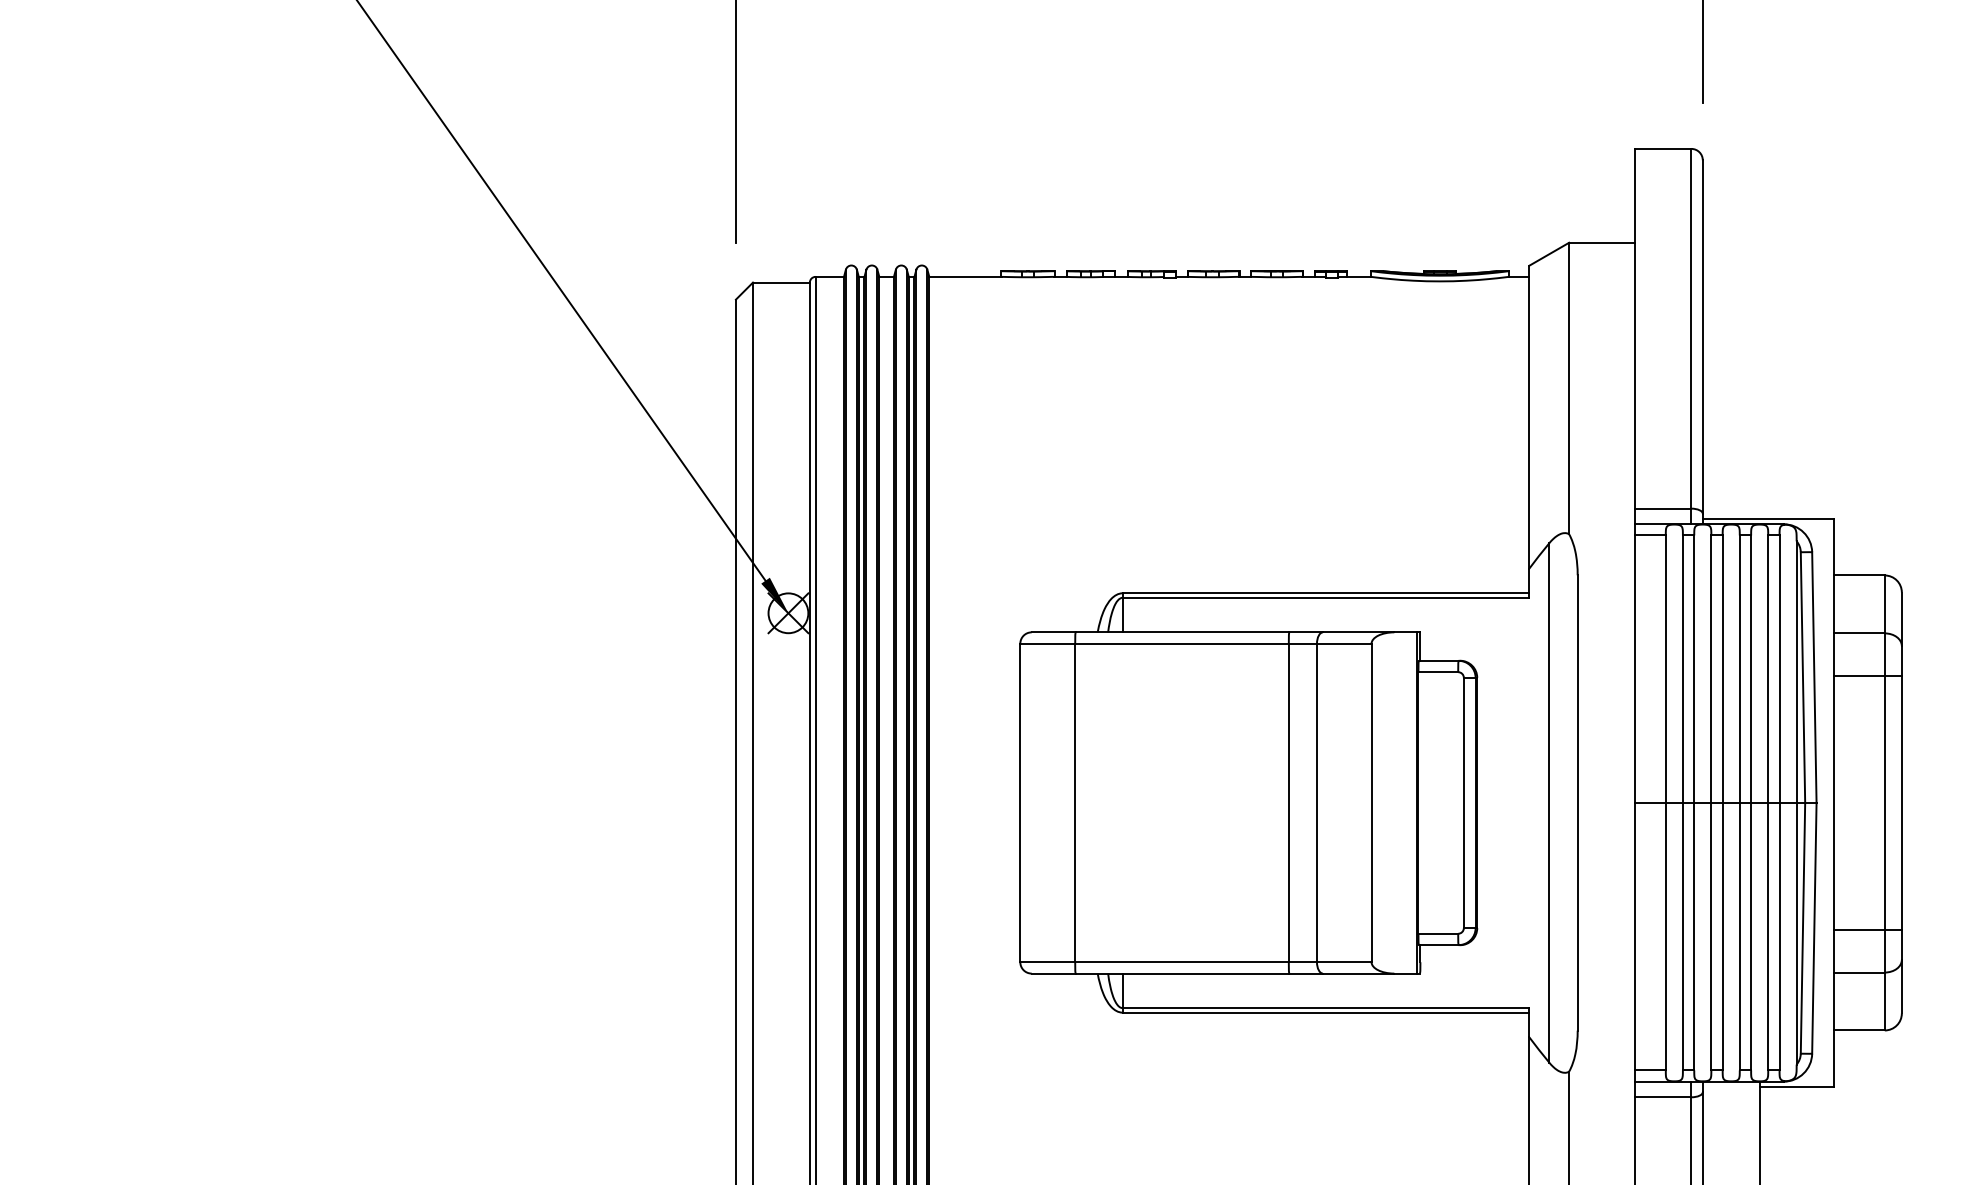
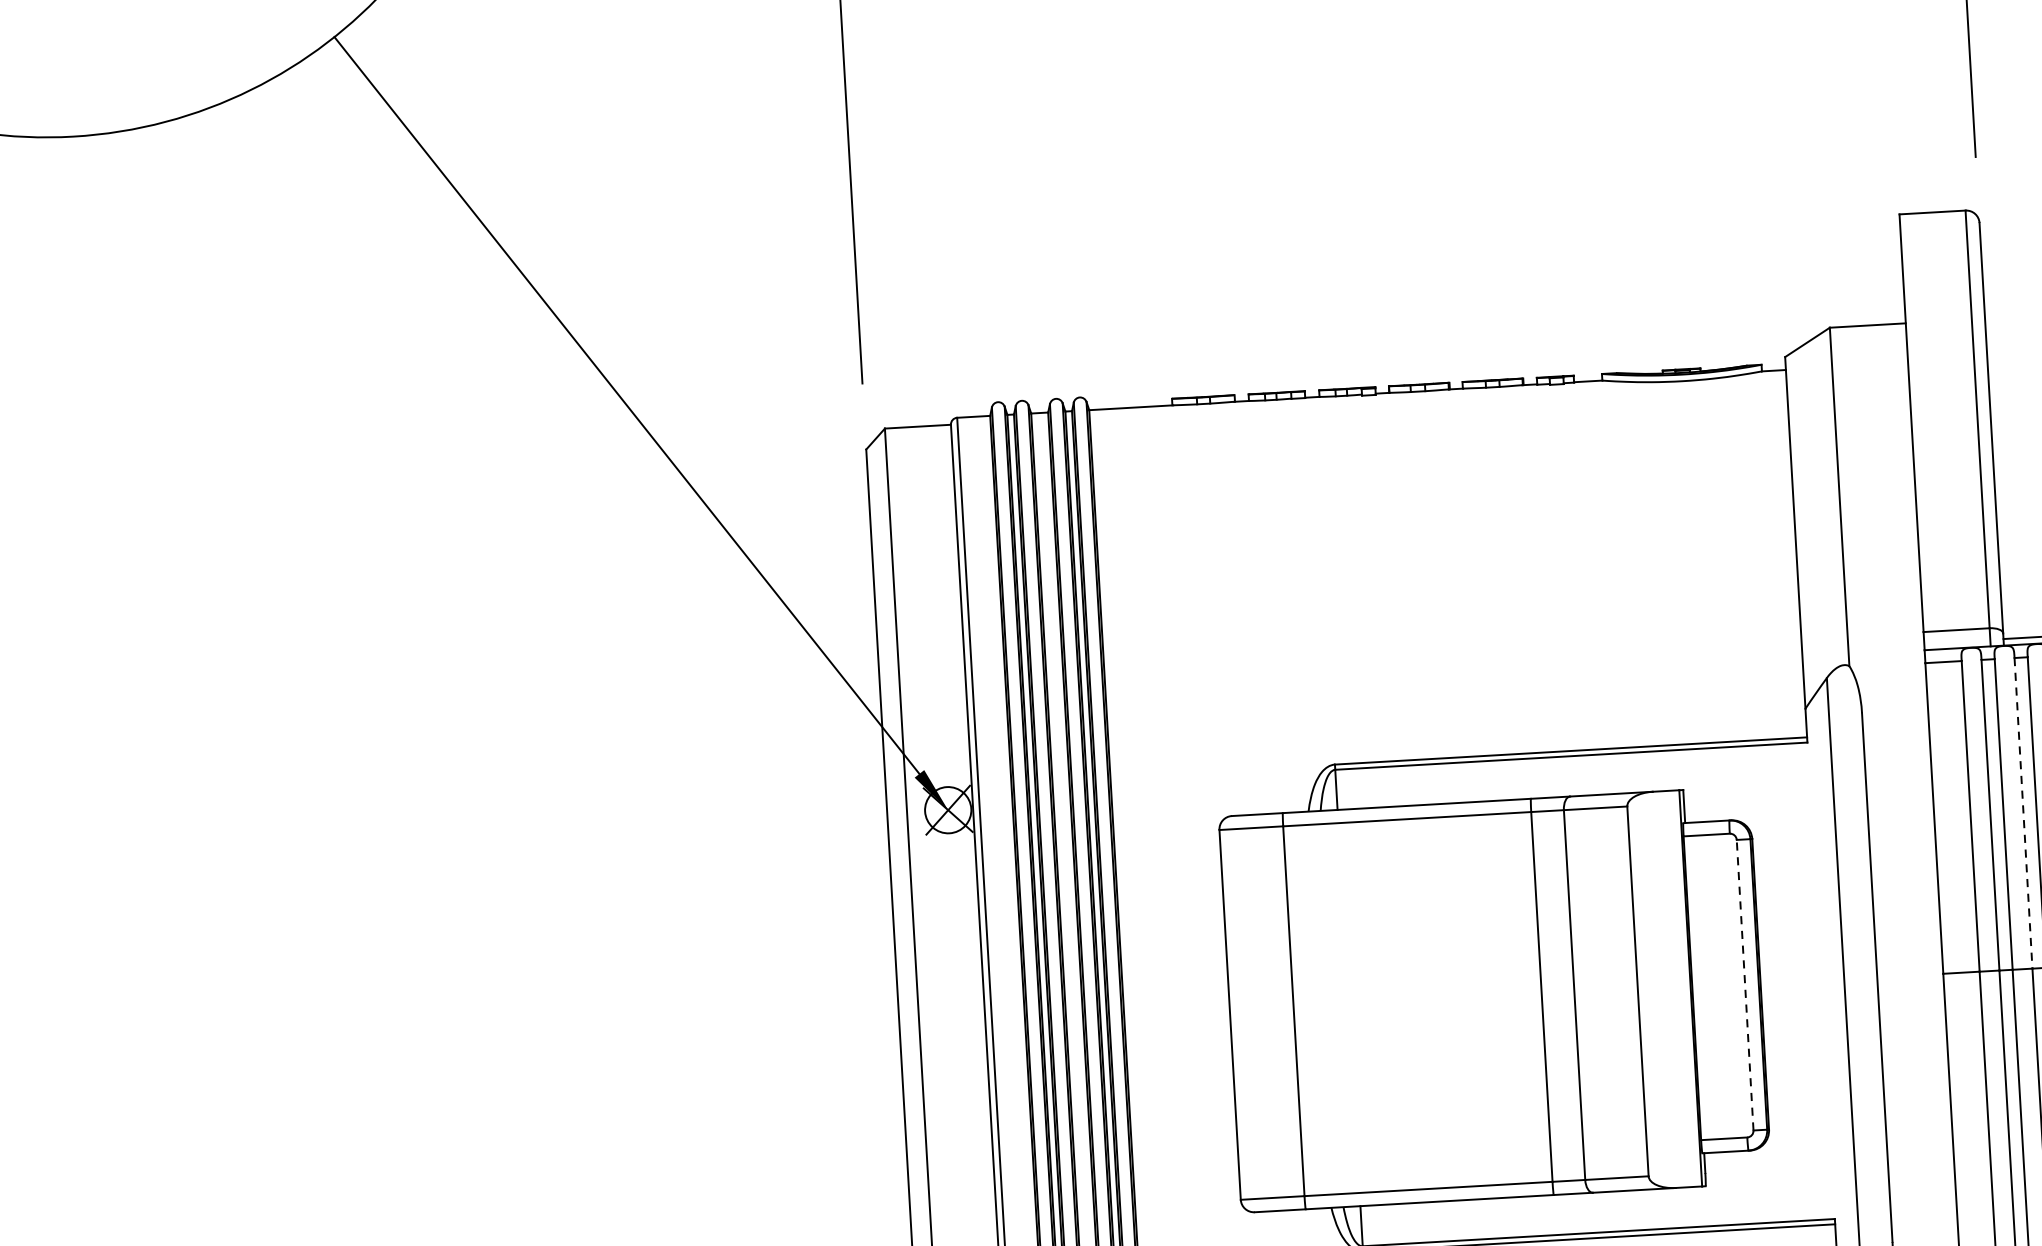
line: (1711, 669) -> (2023, 813), solid -> dashed
line: (1463, 802) -> (1744, 984), solid -> dashed

